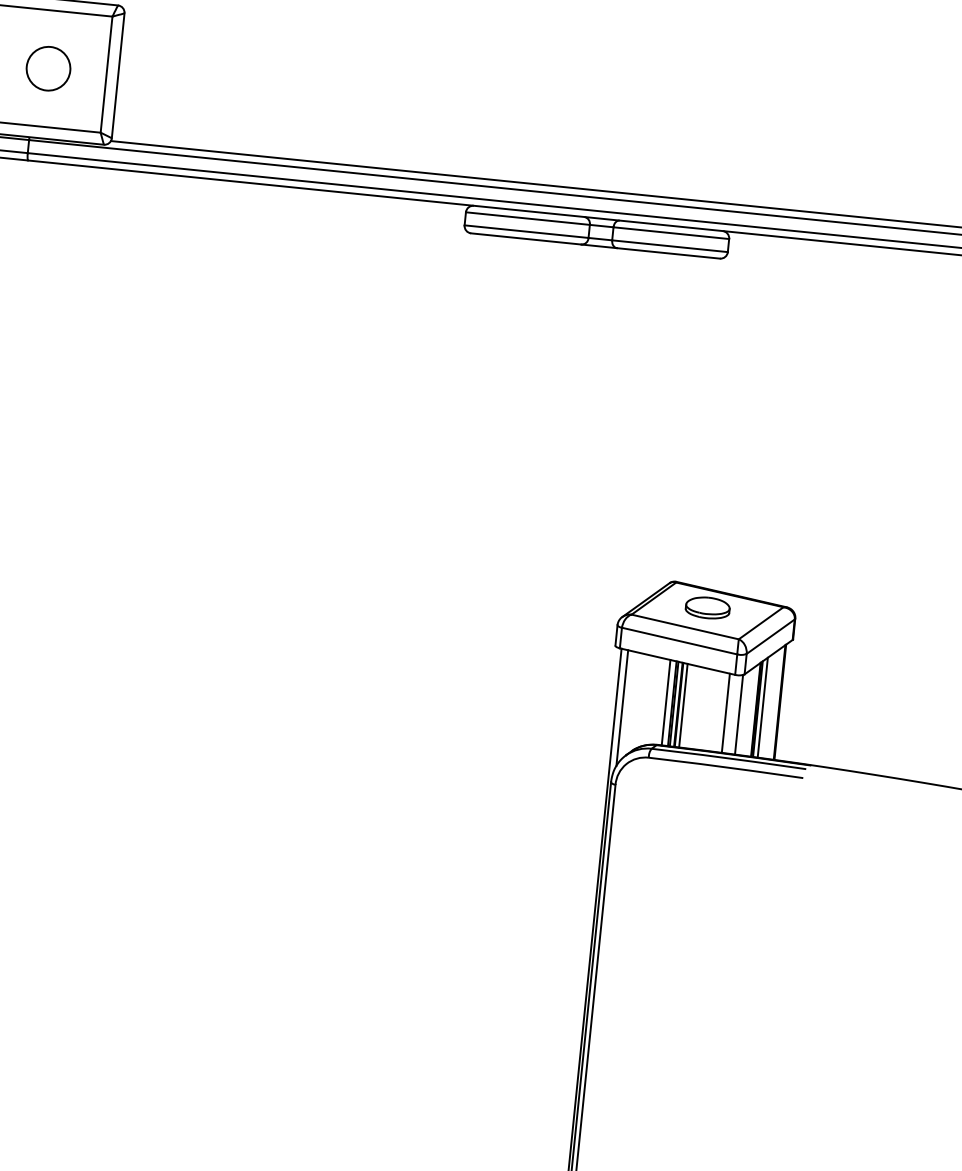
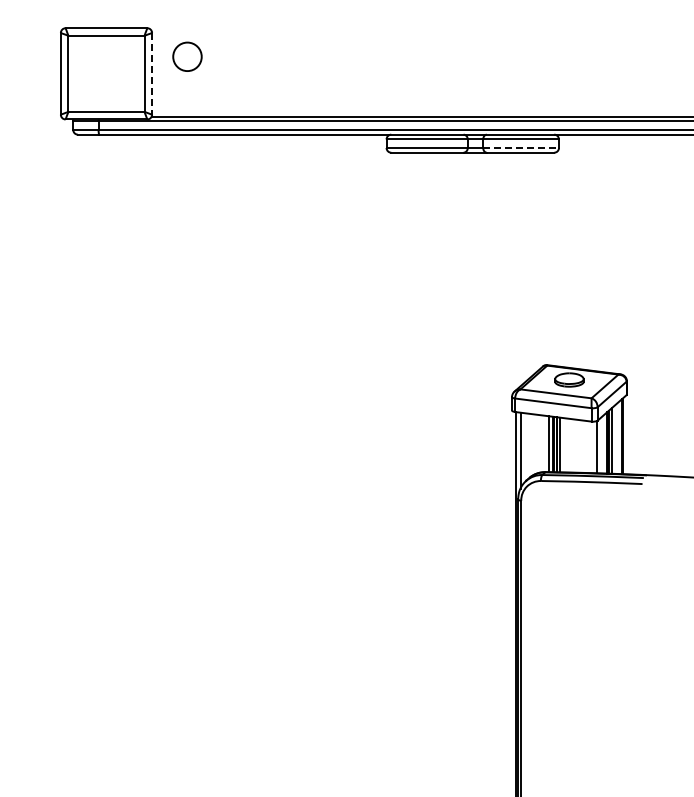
circle: (48, 68) -> (187, 56), moved
line: (118, 75) -> (152, 73), solid -> dashed
line: (670, 245) -> (521, 147), solid -> dashed
line: (726, 713) -> (588, 447), removed

